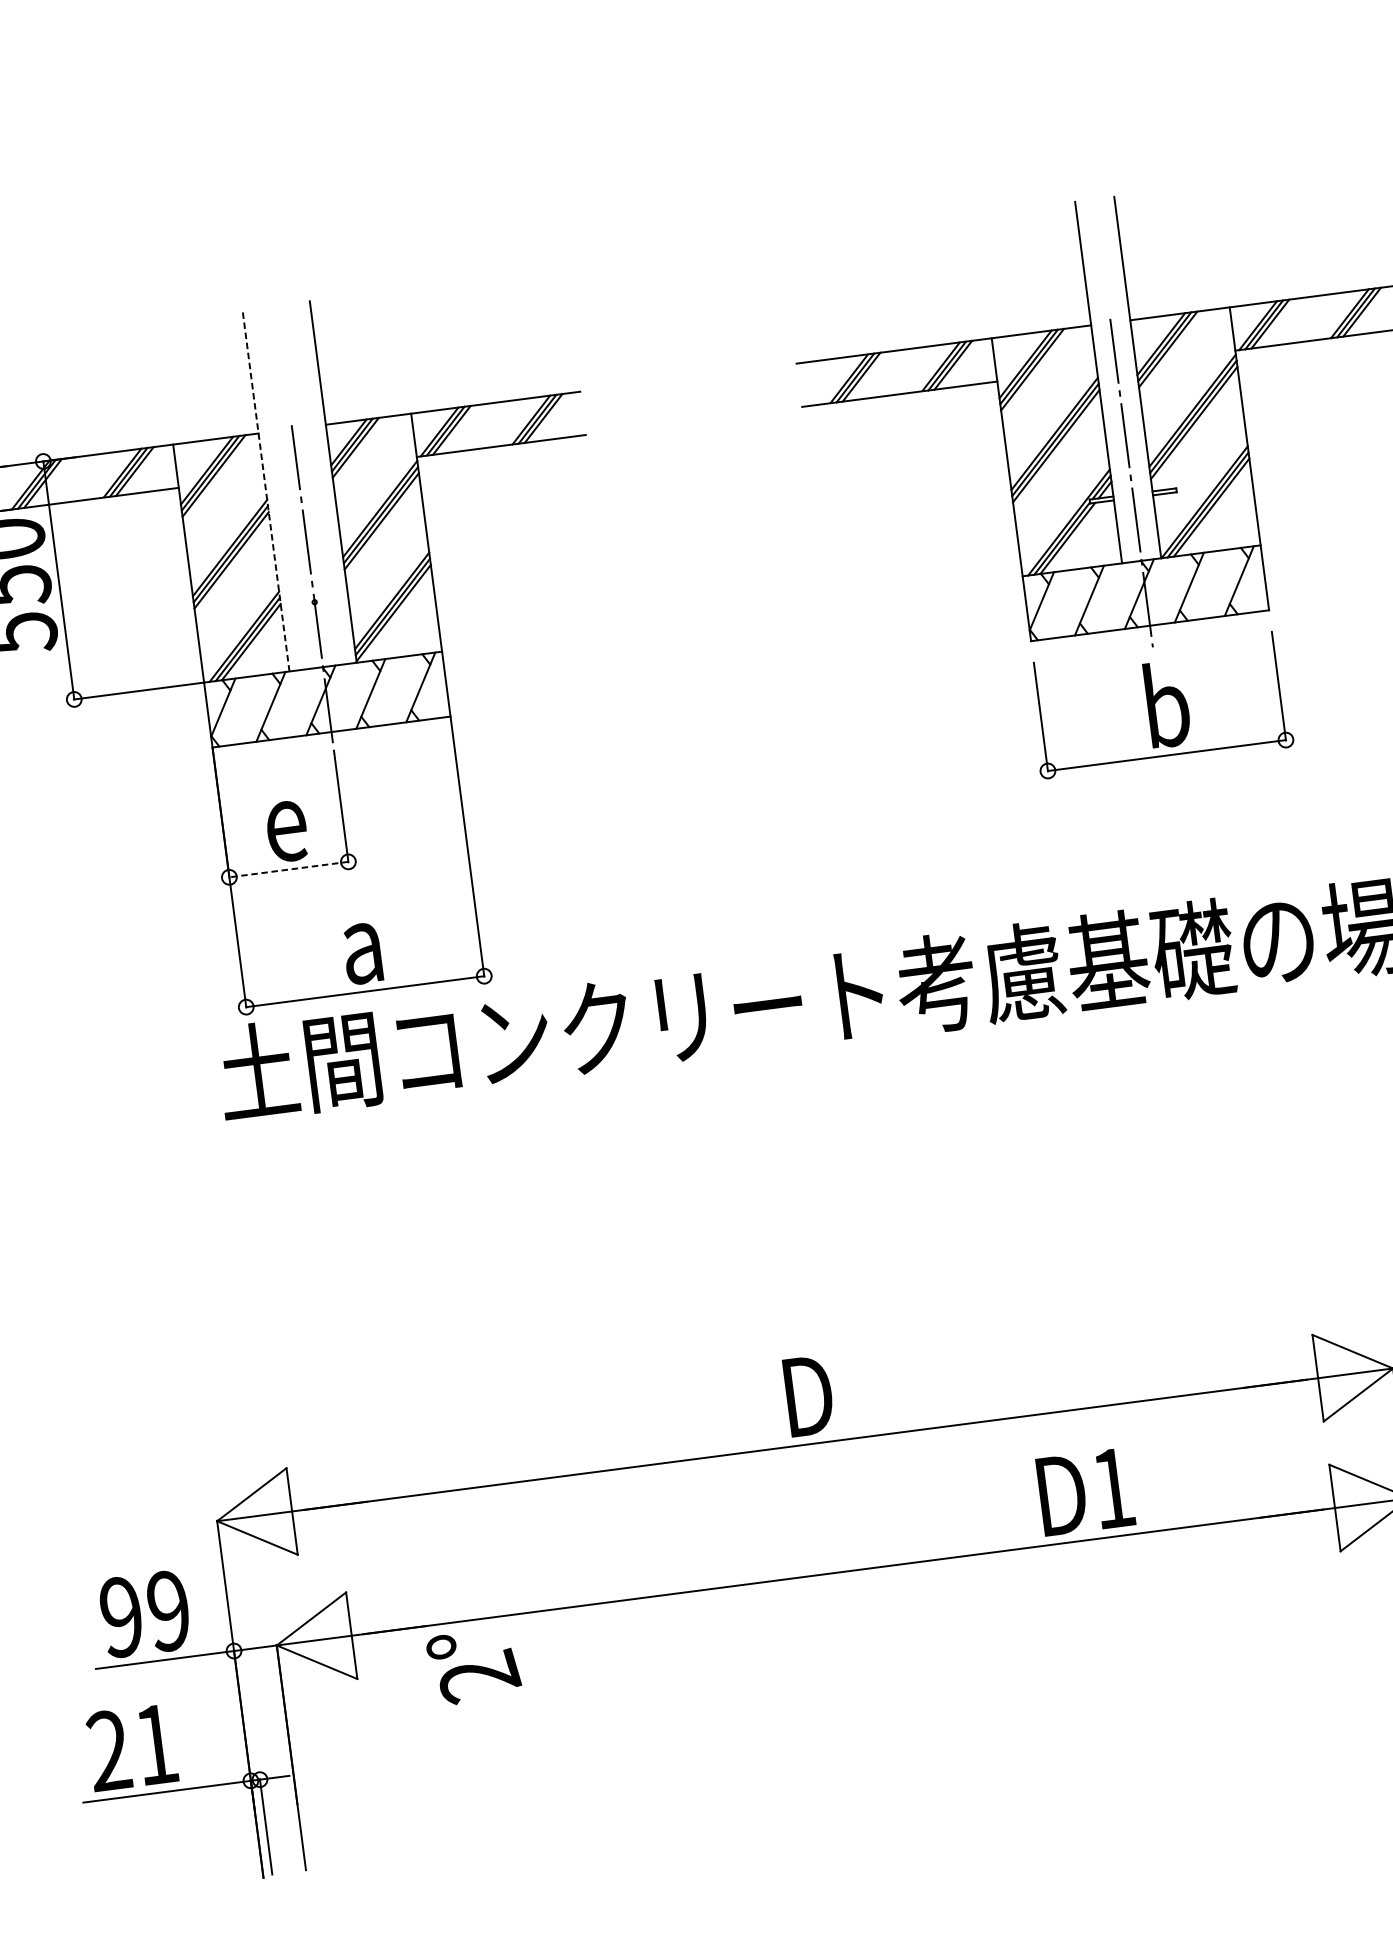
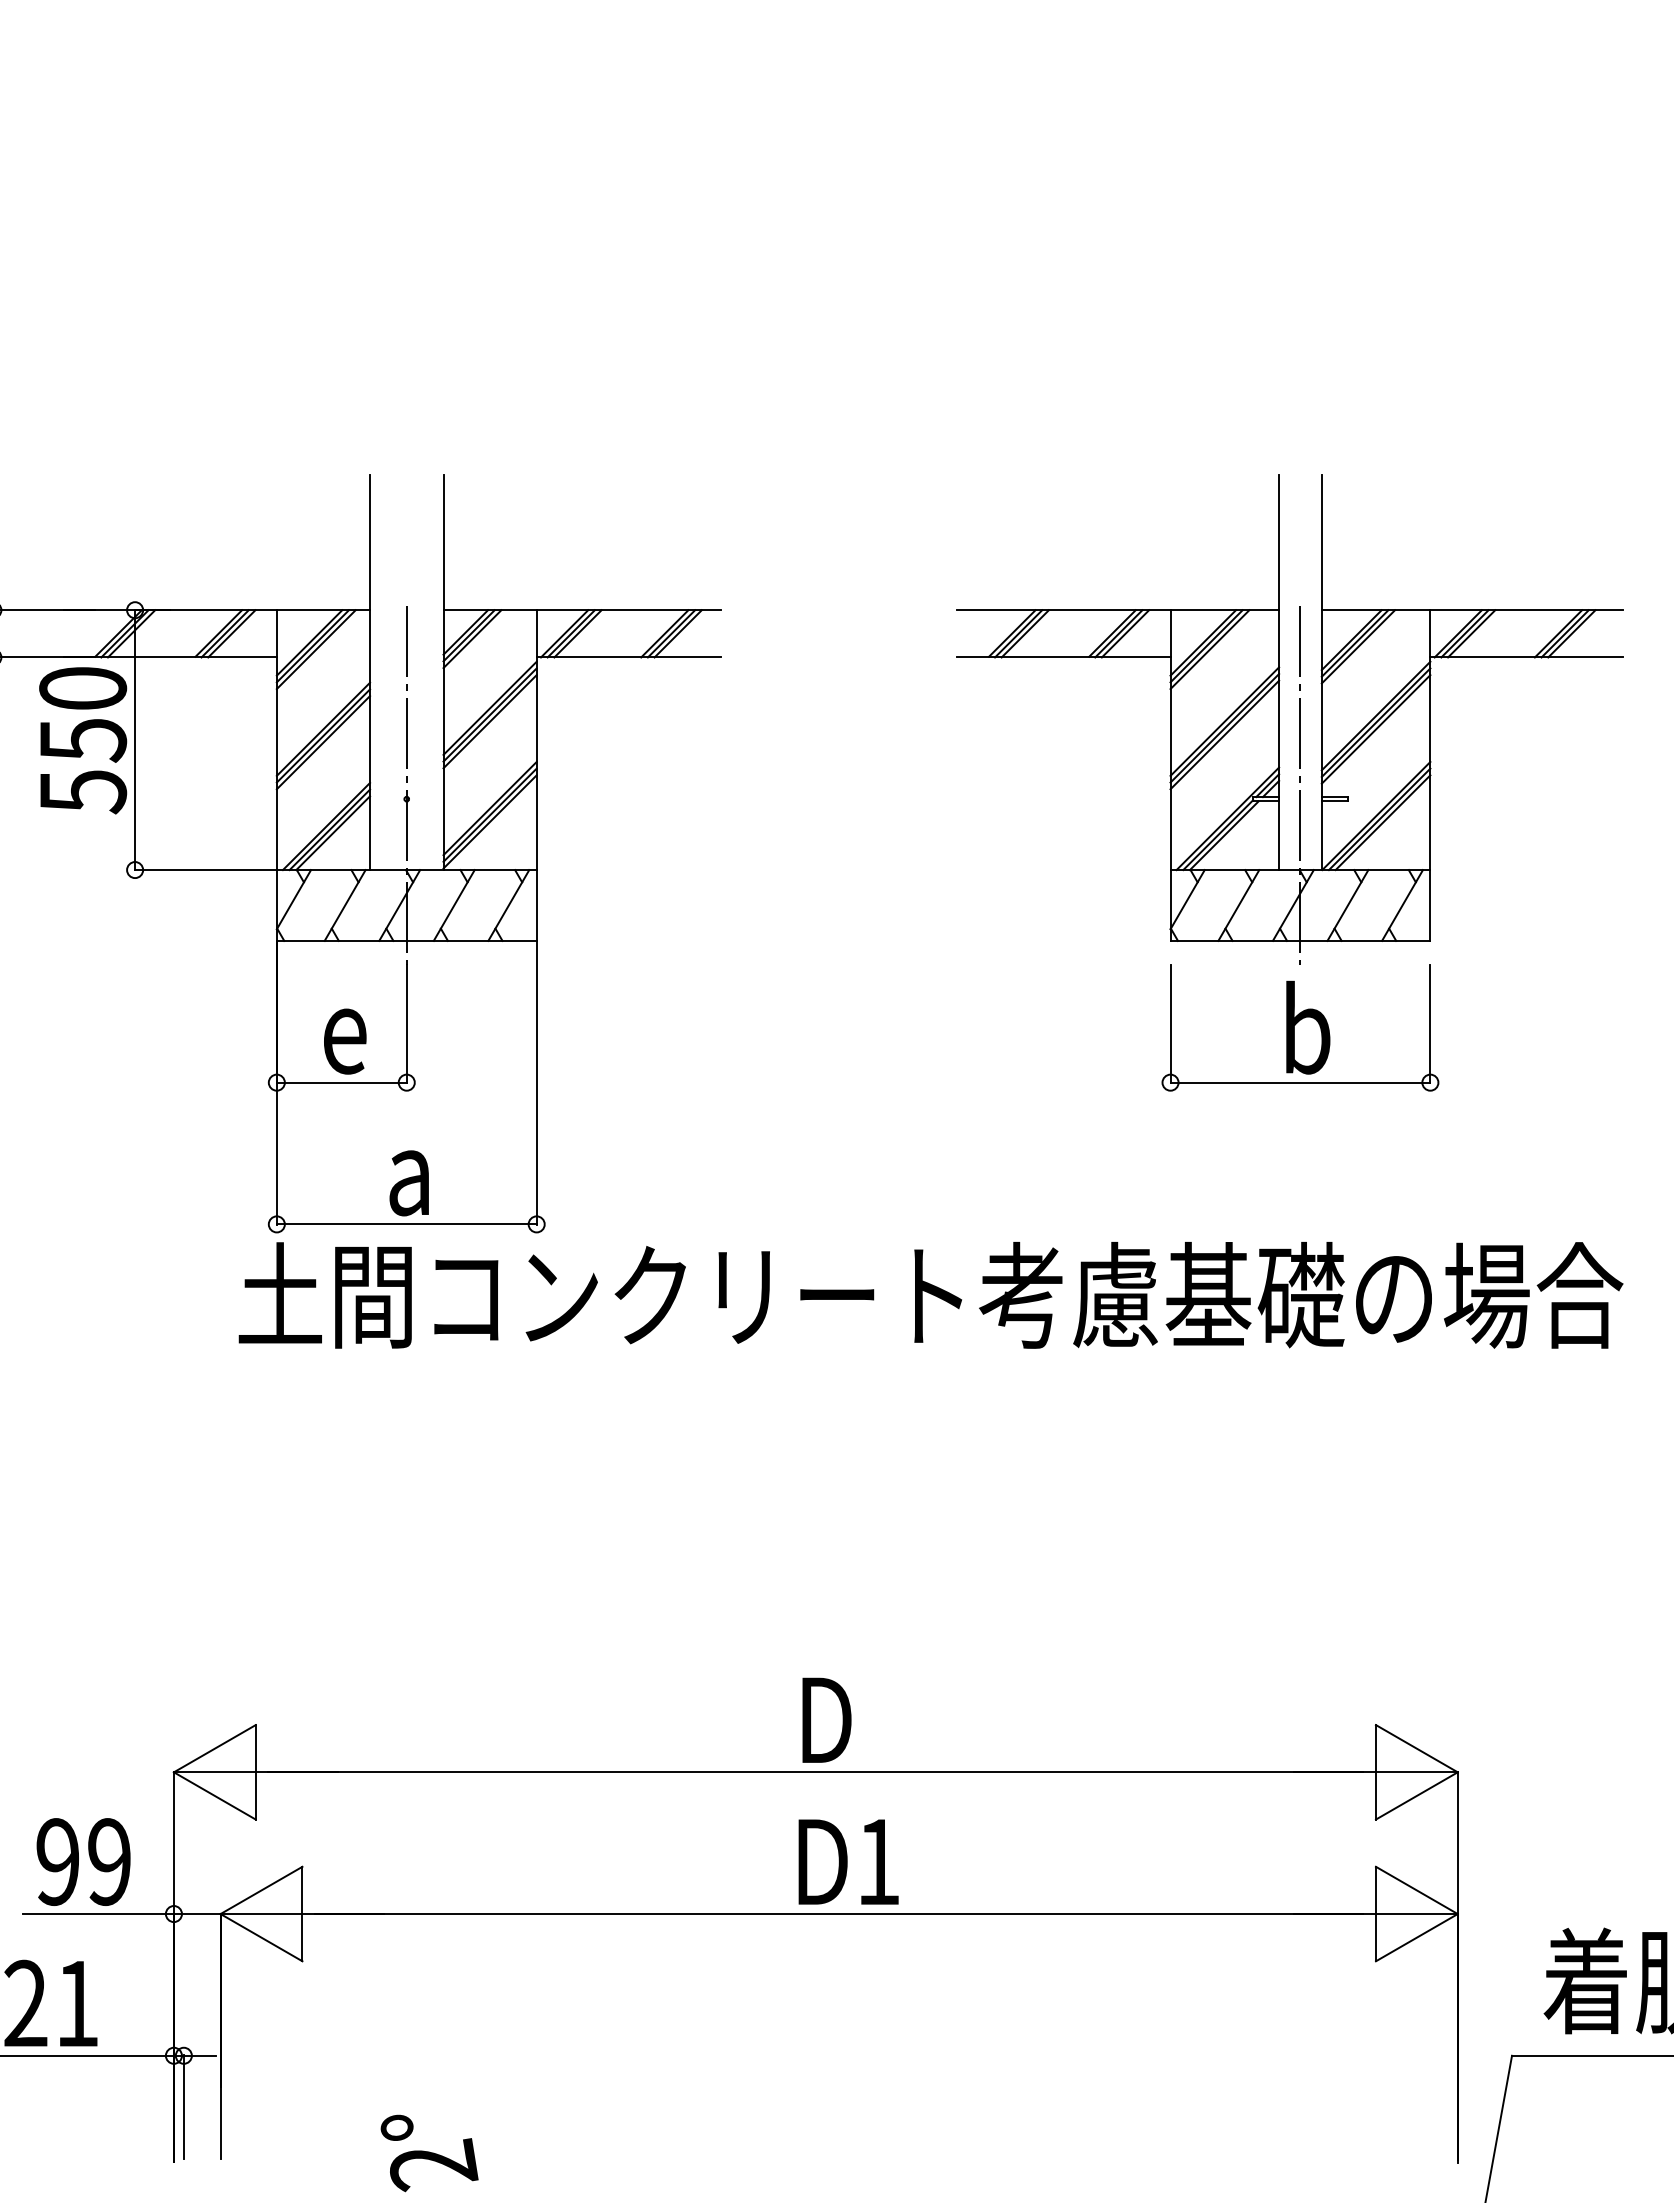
line: (266, 490) -> (370, 672), dashed -> solid
line: (288, 869) -> (341, 1082), dashed -> solid
text: (1085, 1491) -> (848, 1861), moved
text: (474, 1666) -> (429, 2153), moved

